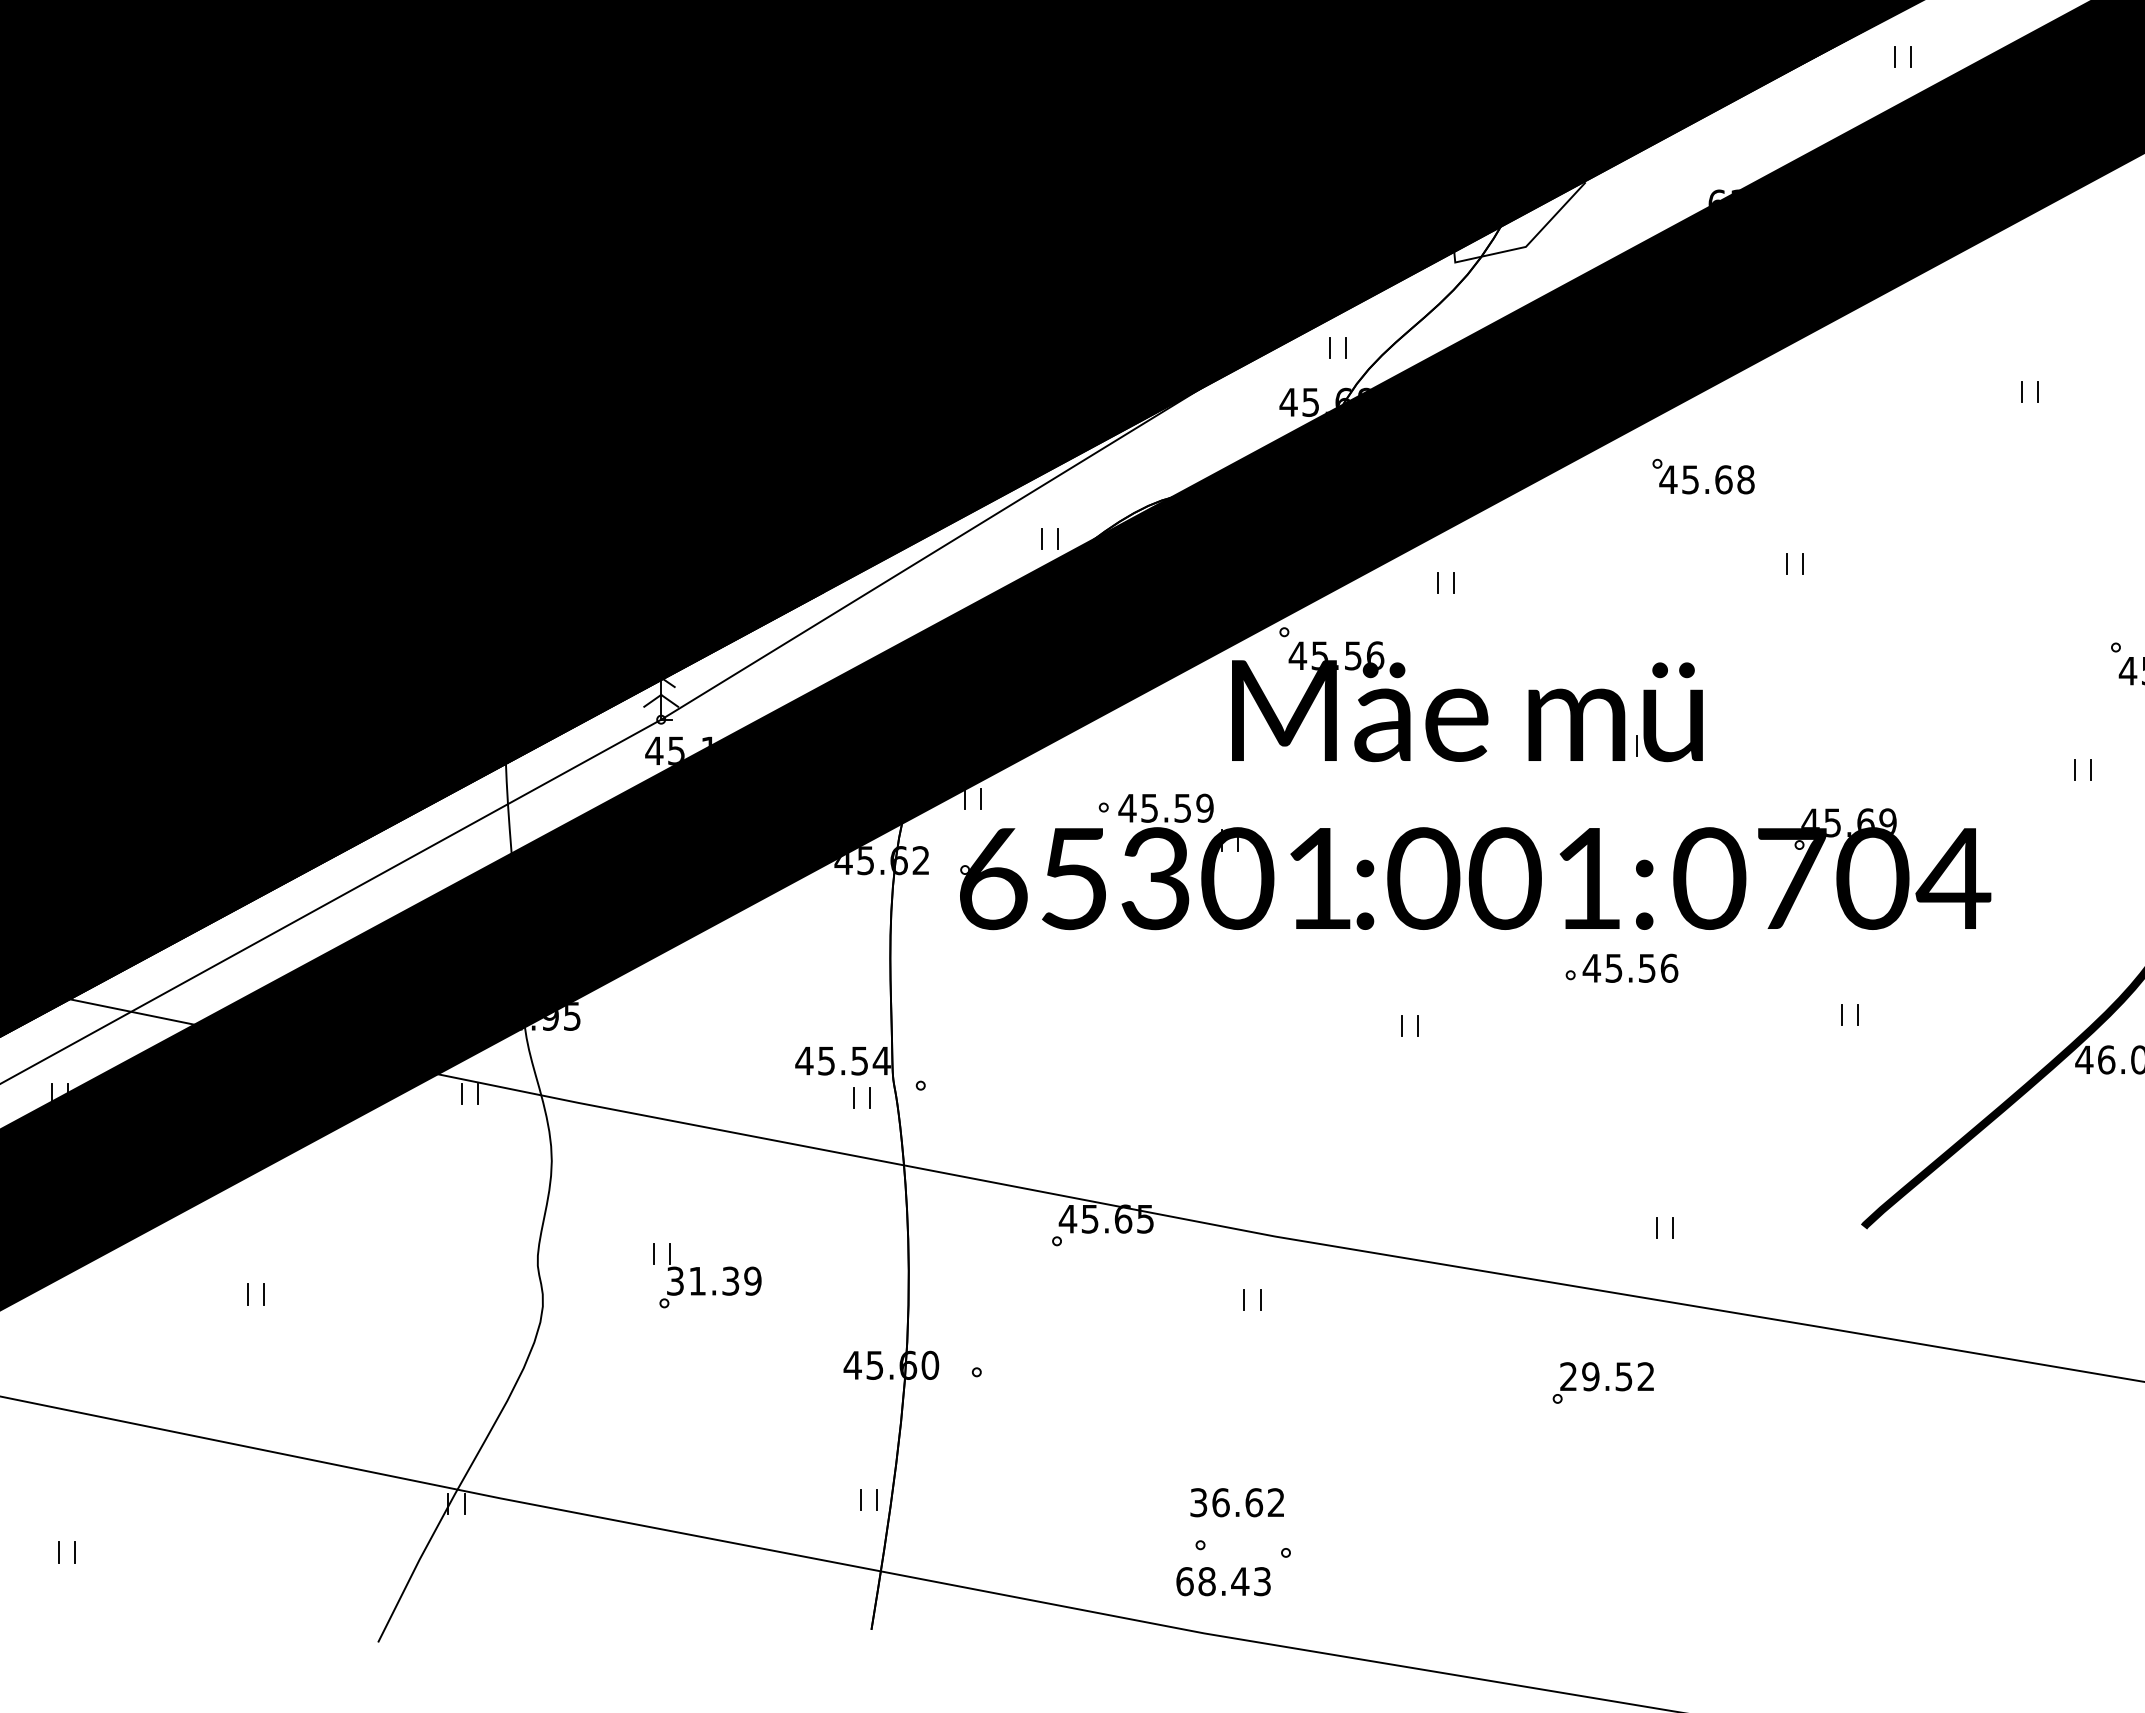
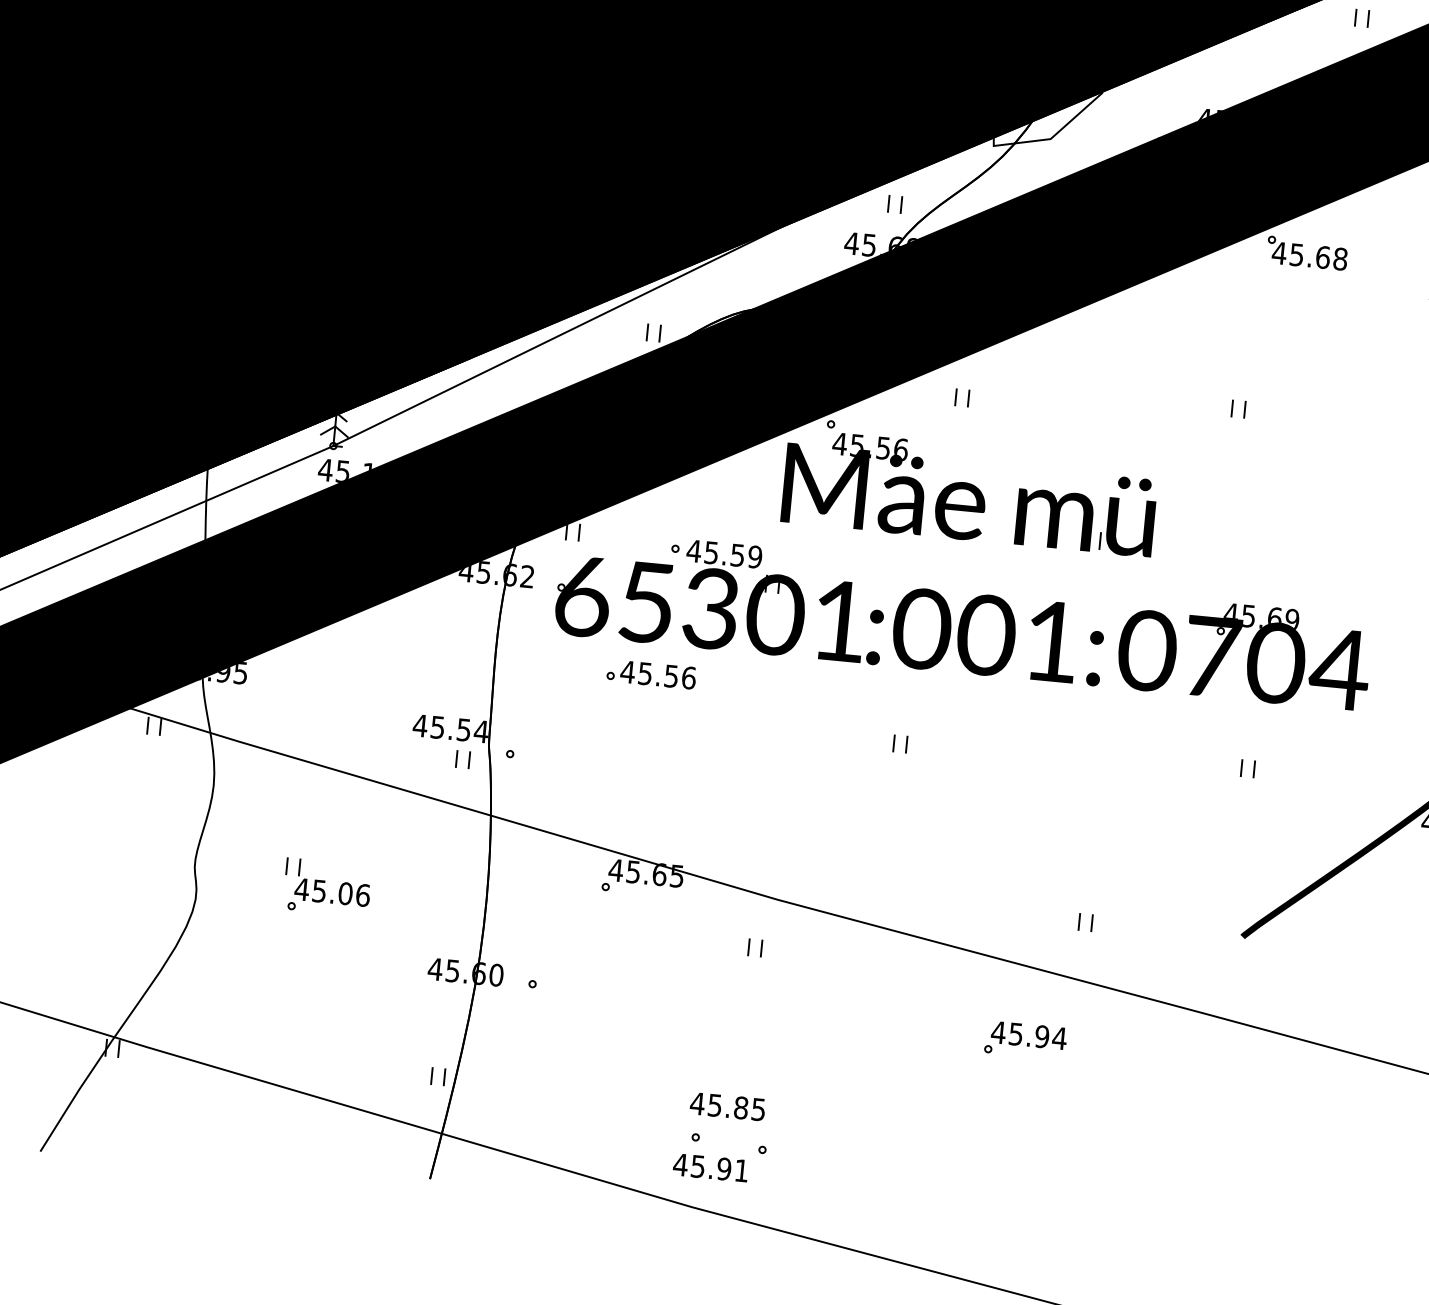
text: (1723, 197) -> (1210, 115), 63.75 -> 45.77
part: (1697, 479) -> (1302, 255), moved
part: (1621, 967) -> (651, 673), moved
text: (713, 1280) -> (332, 891), 31.39 -> 45.06
text: (1607, 1376) -> (1029, 1035), 29.52 -> 45.94
text: (1236, 1502) -> (727, 1106), 36.62 -> 45.85
text: (1222, 1581) -> (710, 1167), 68.43 -> 45.91

